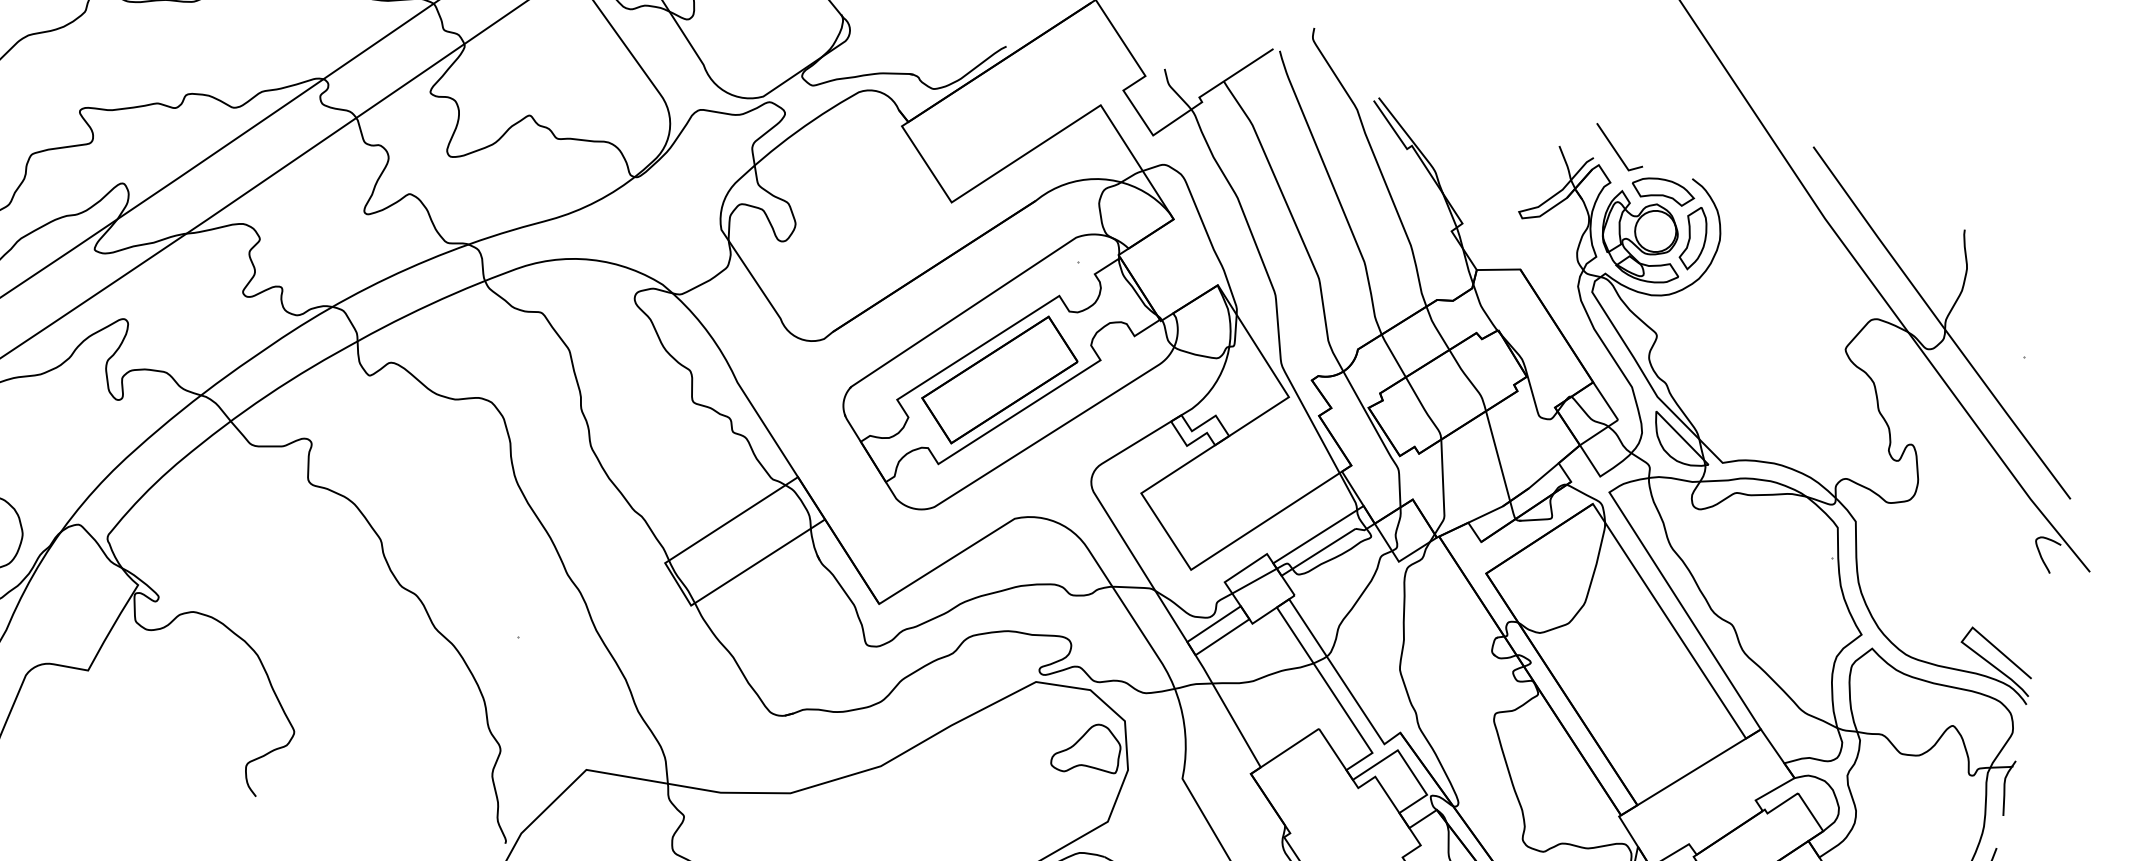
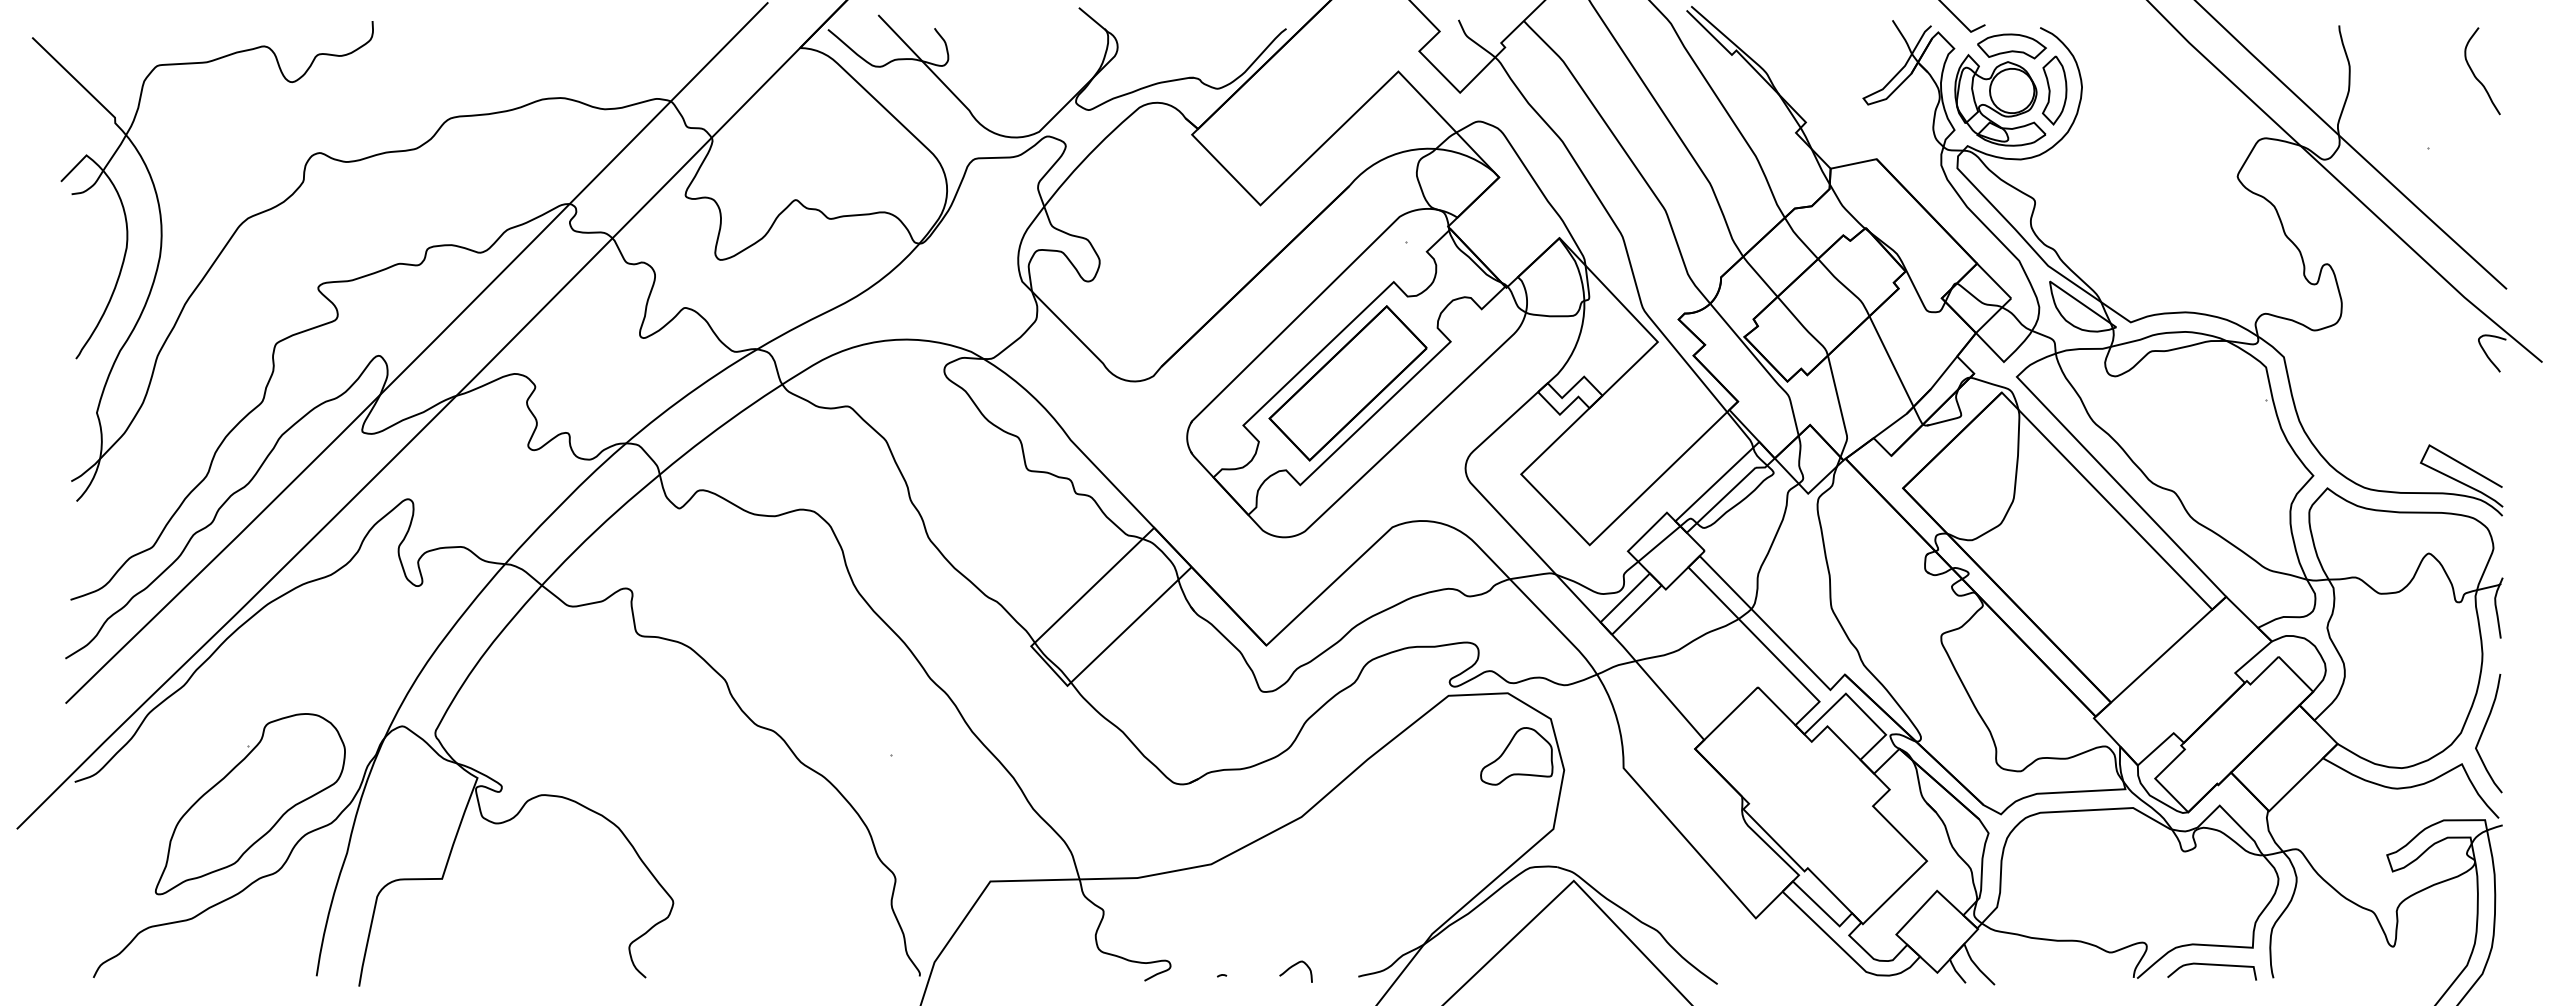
curve: (2080, 300) -> (2476, 76), added

